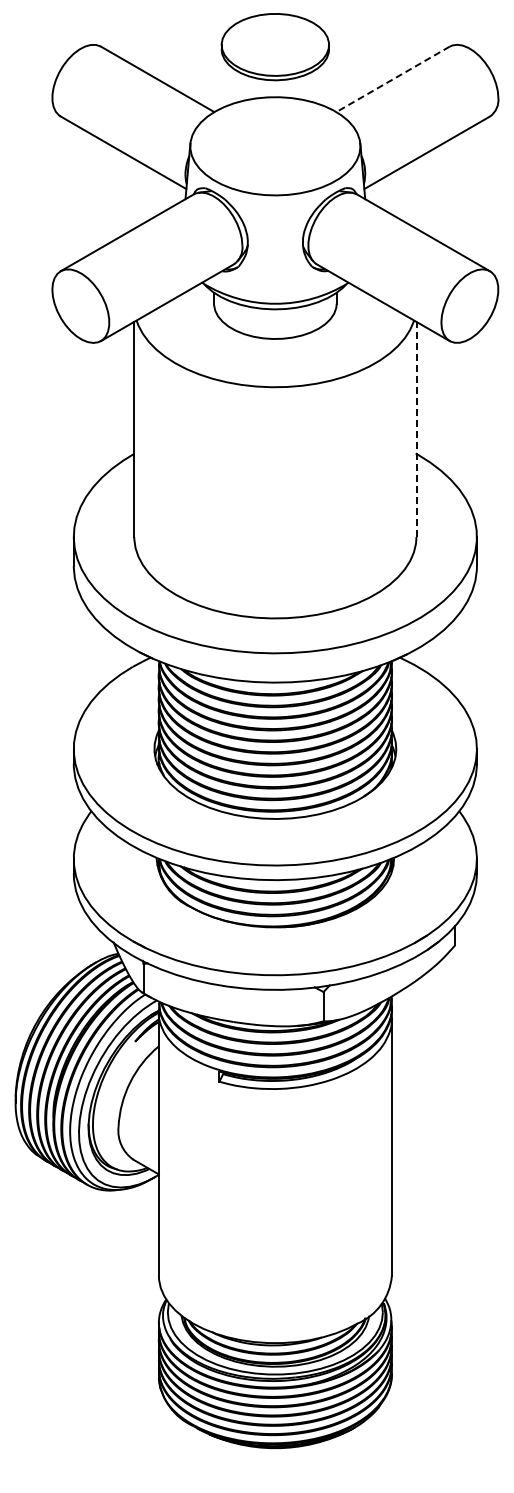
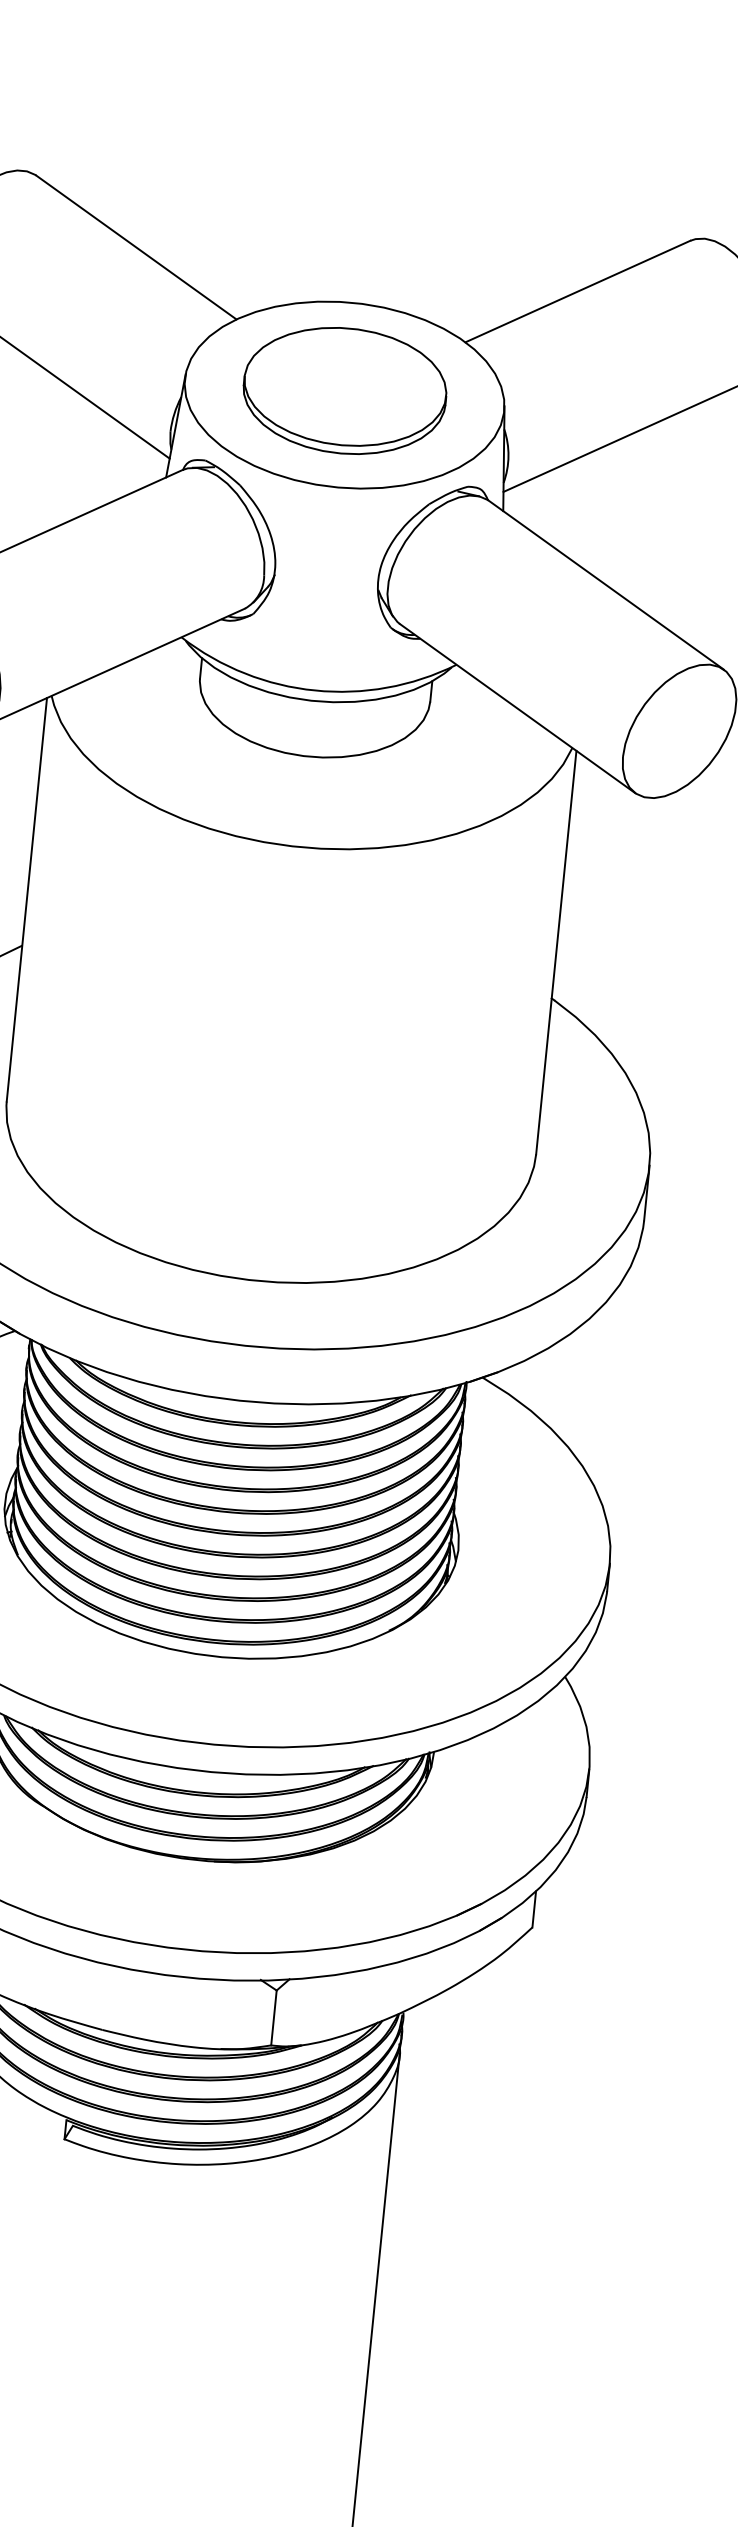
part: (274, 47) -> (343, 391), moved
line: (392, 79) -> (576, 291), dashed -> solid
line: (416, 429) -> (556, 952), dashed -> solid

